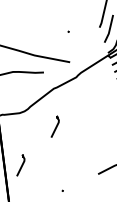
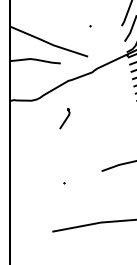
curve: (21, 165) -> (26, 152), removed

